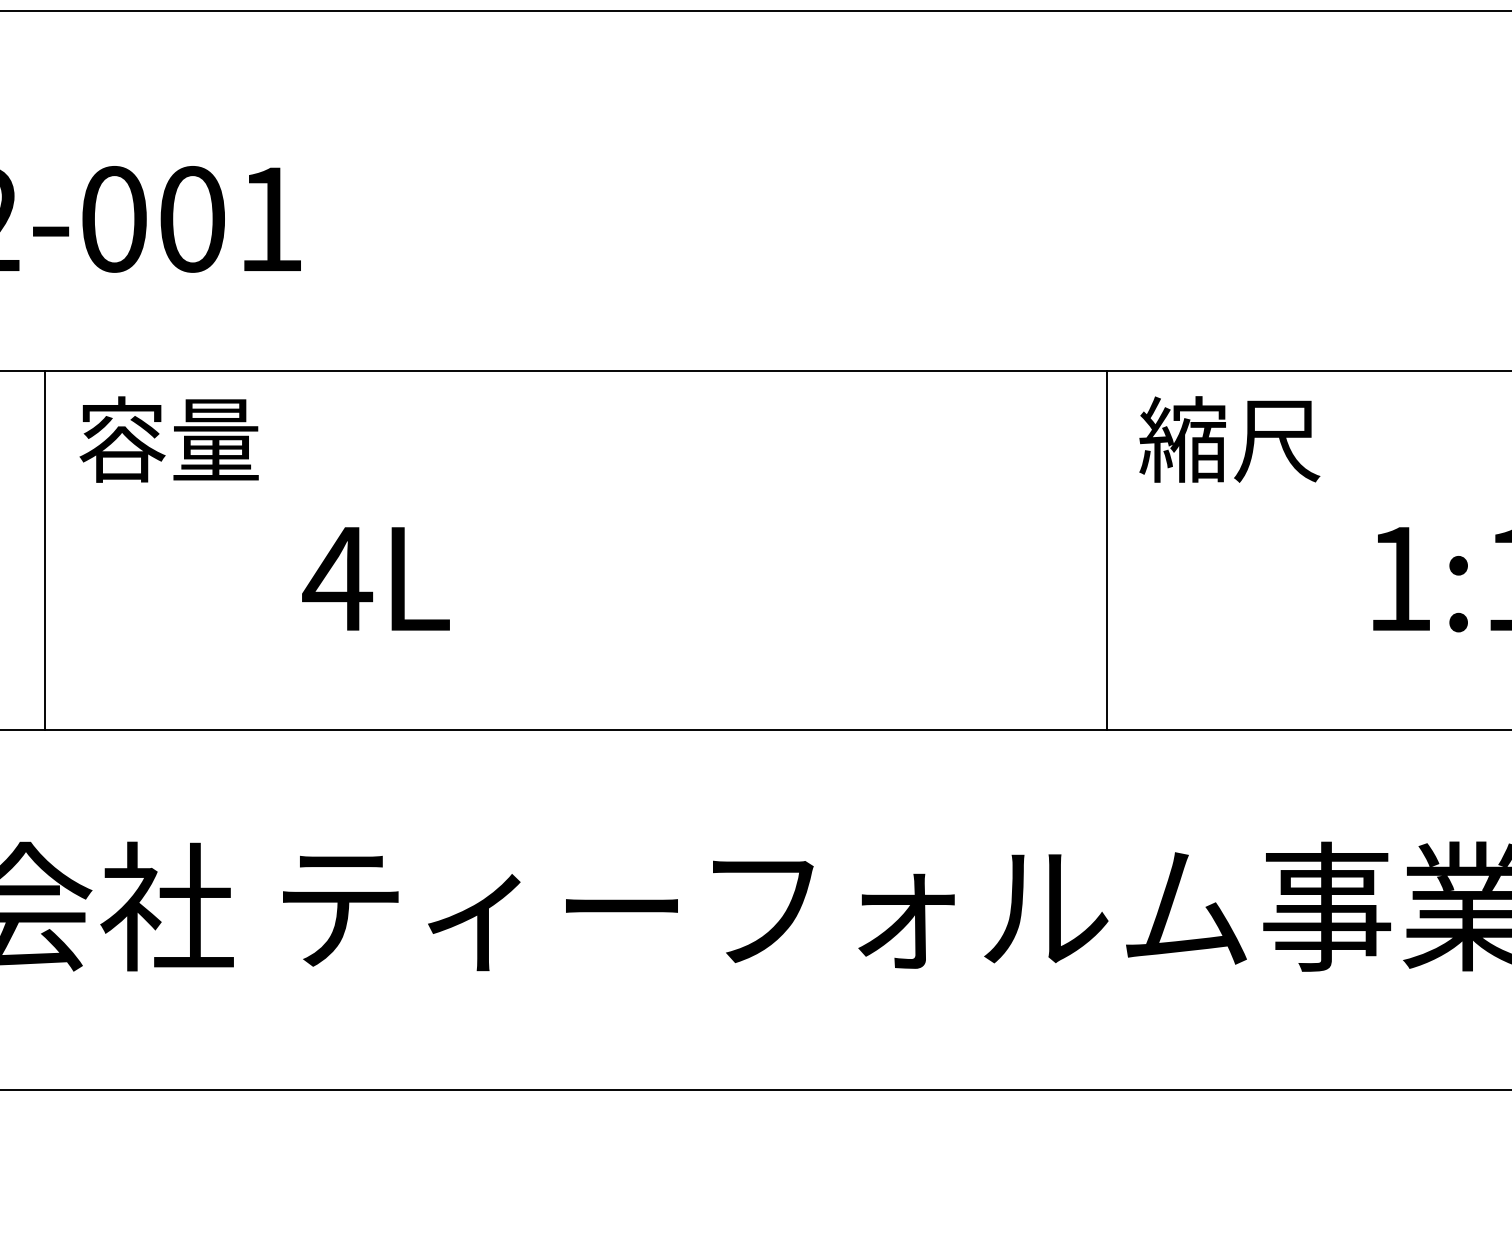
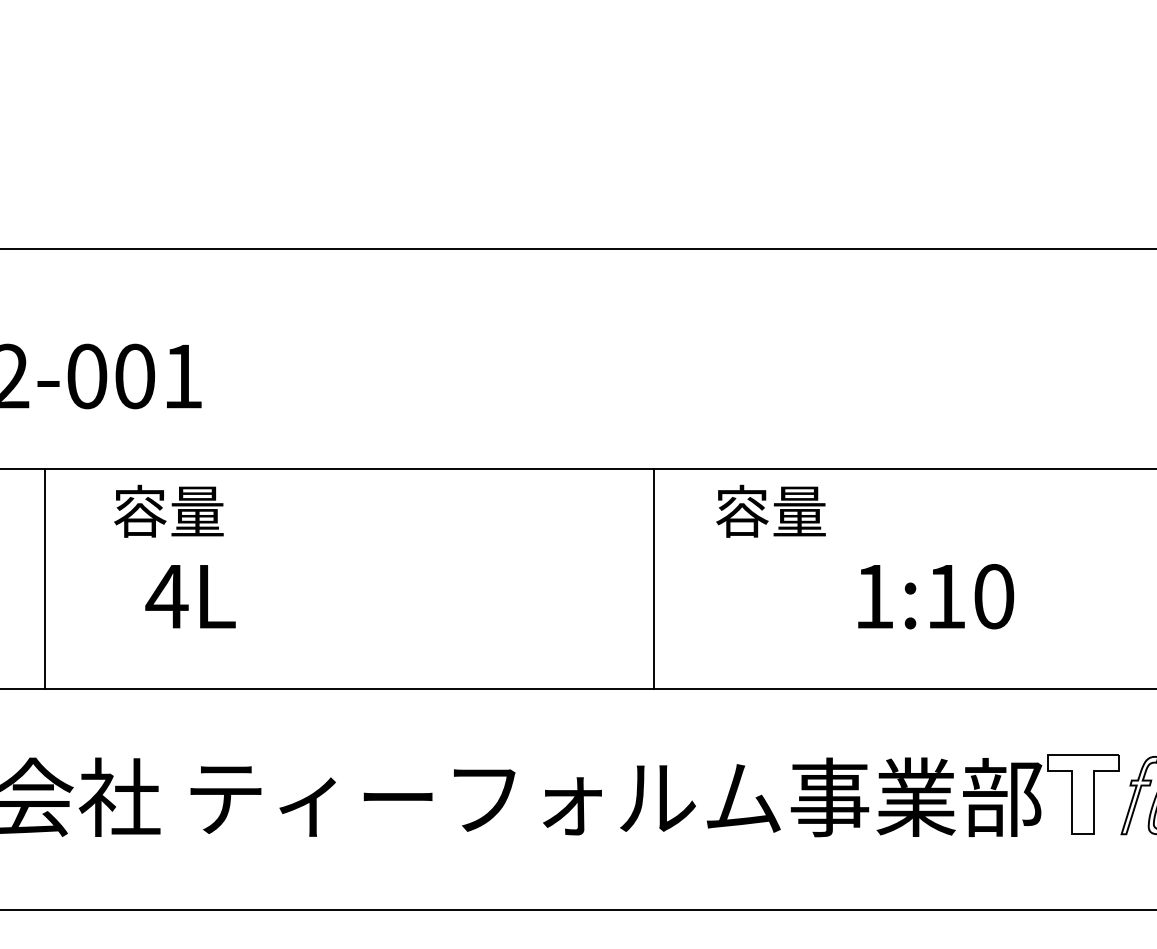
text: (168, 438) -> (168, 510), moved
text: (1230, 438) -> (770, 510), 縮尺 -> 容量
line: (1107, 550) -> (654, 579), moved
text: (375, 578) -> (190, 596), moved

